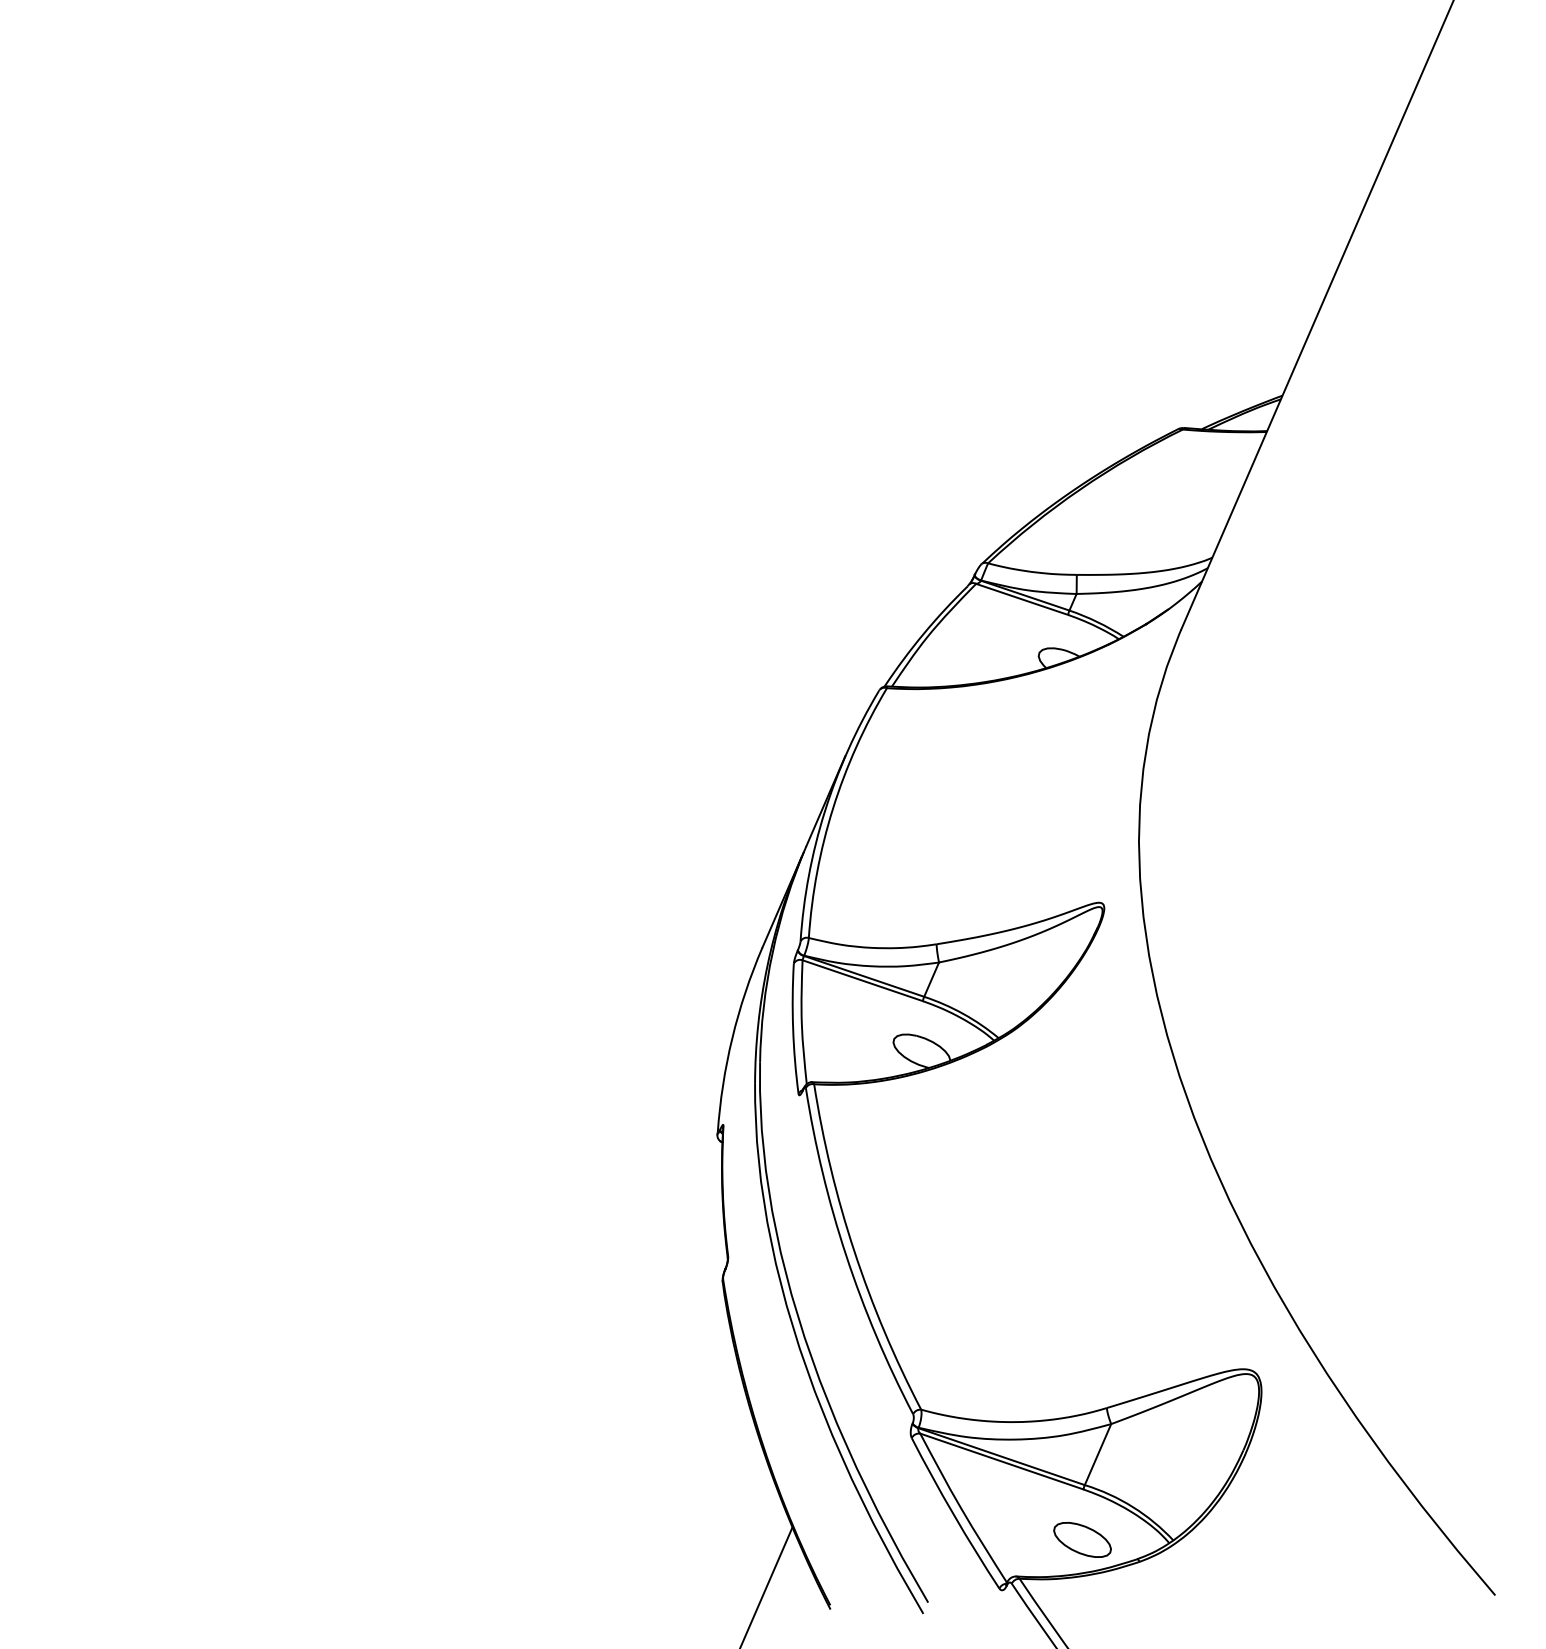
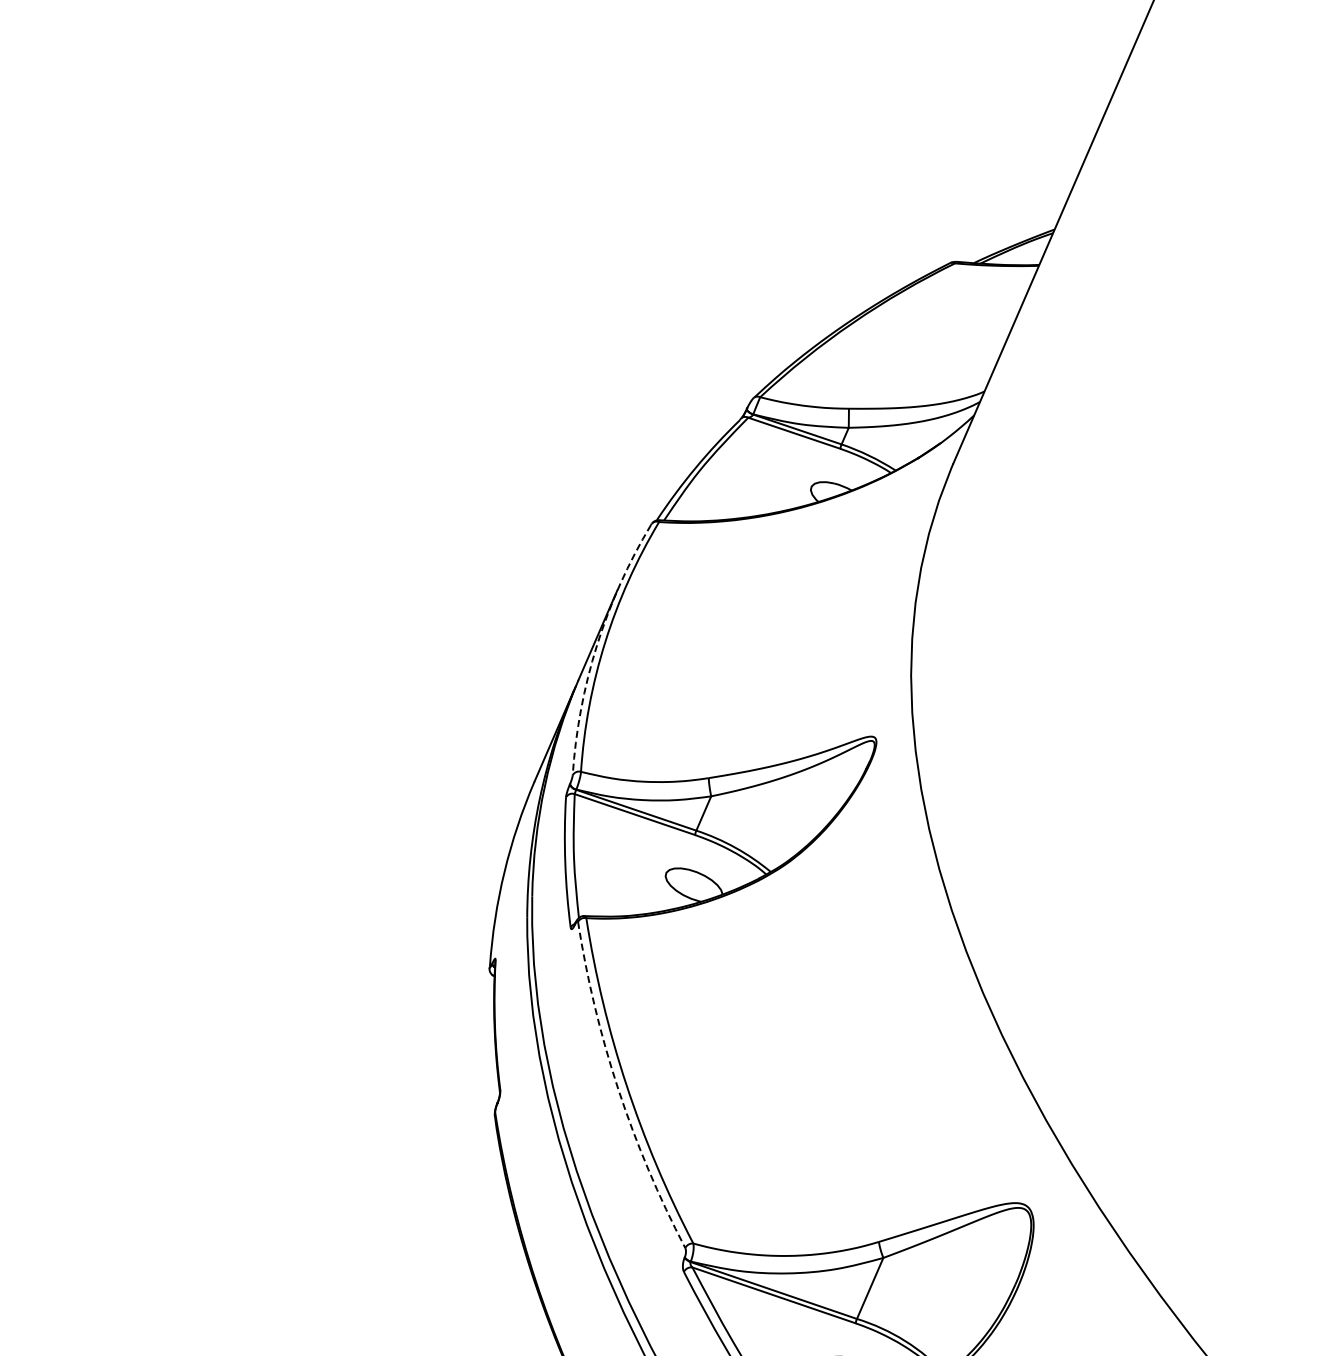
arc: (824, 811) -> (596, 645), solid -> dashed
arc: (846, 1255) -> (618, 1089), solid -> dashed

